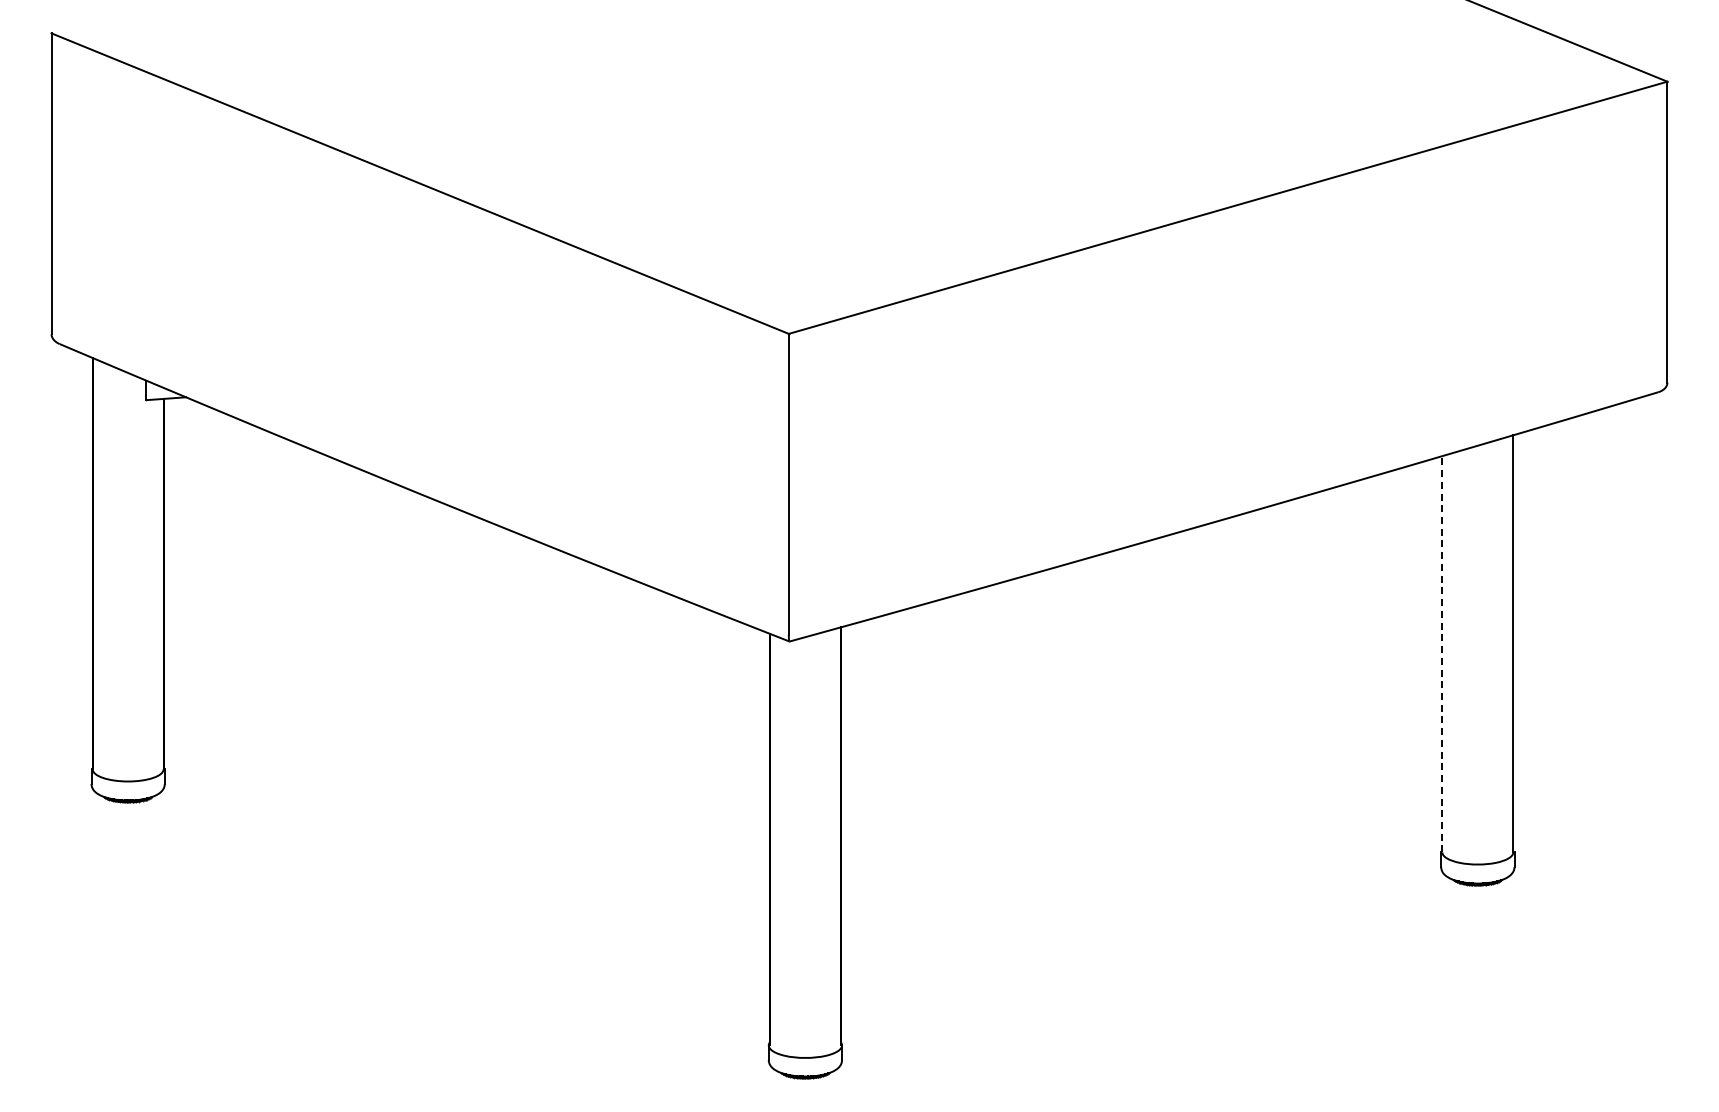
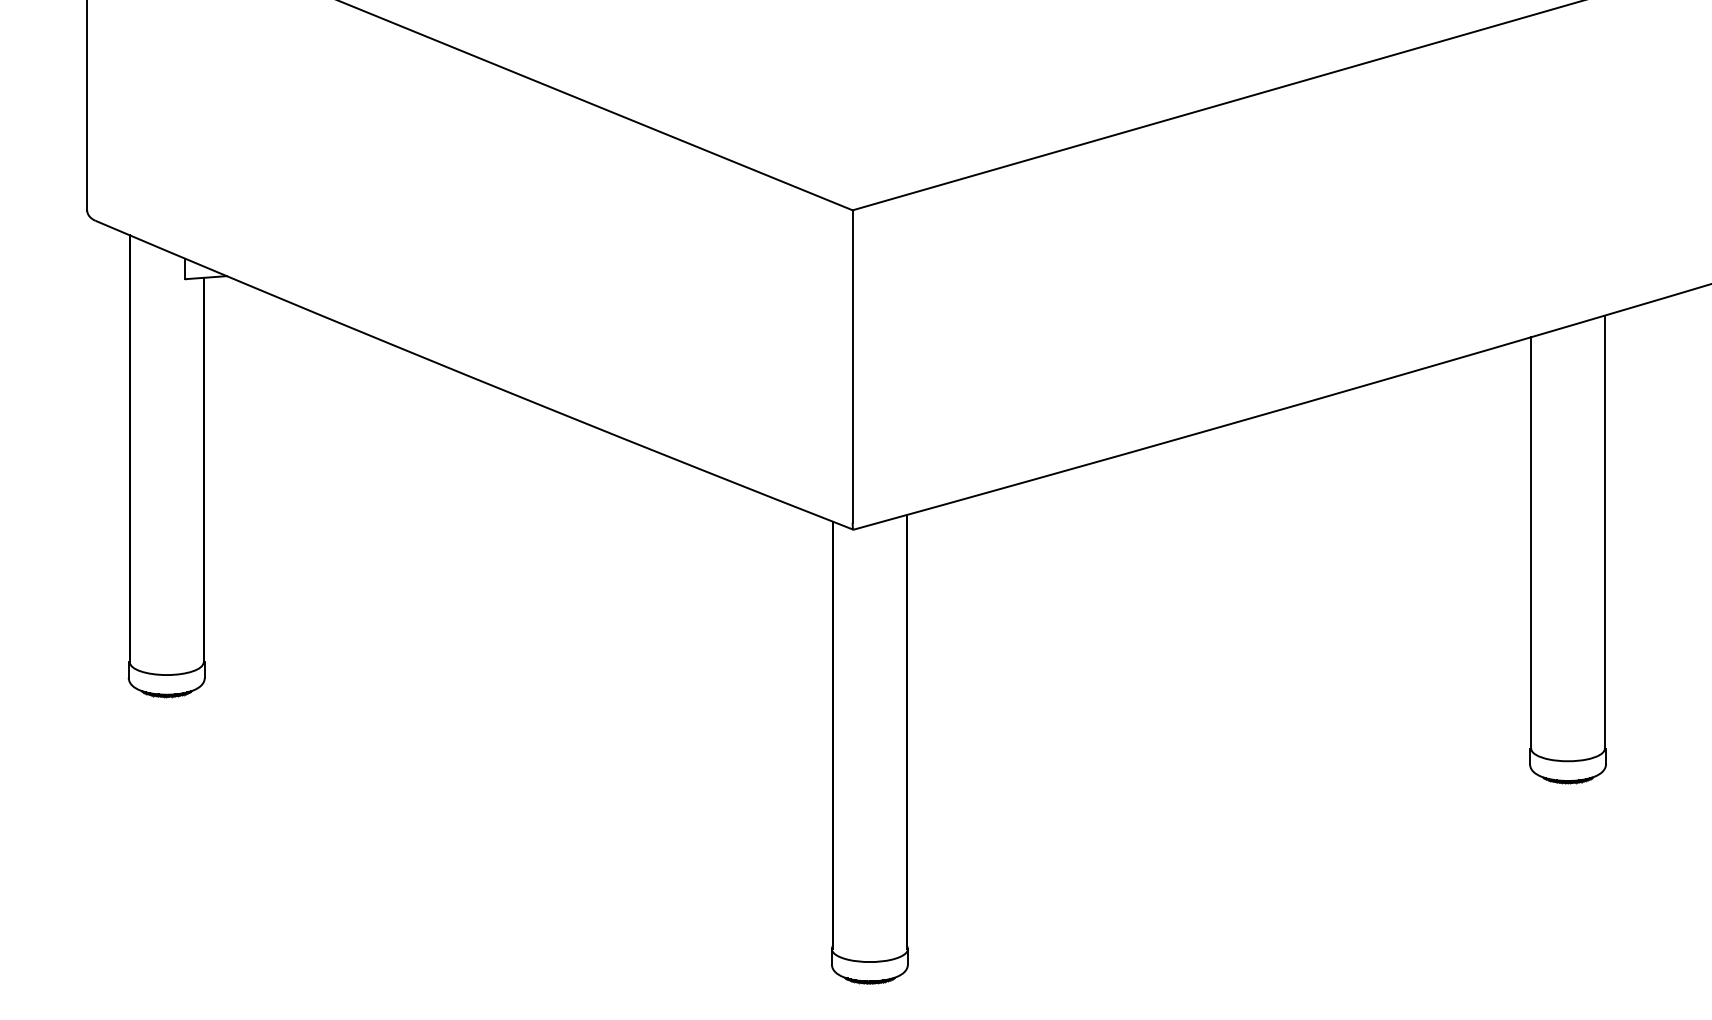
line: (1442, 653) -> (1531, 542), dashed -> solid

